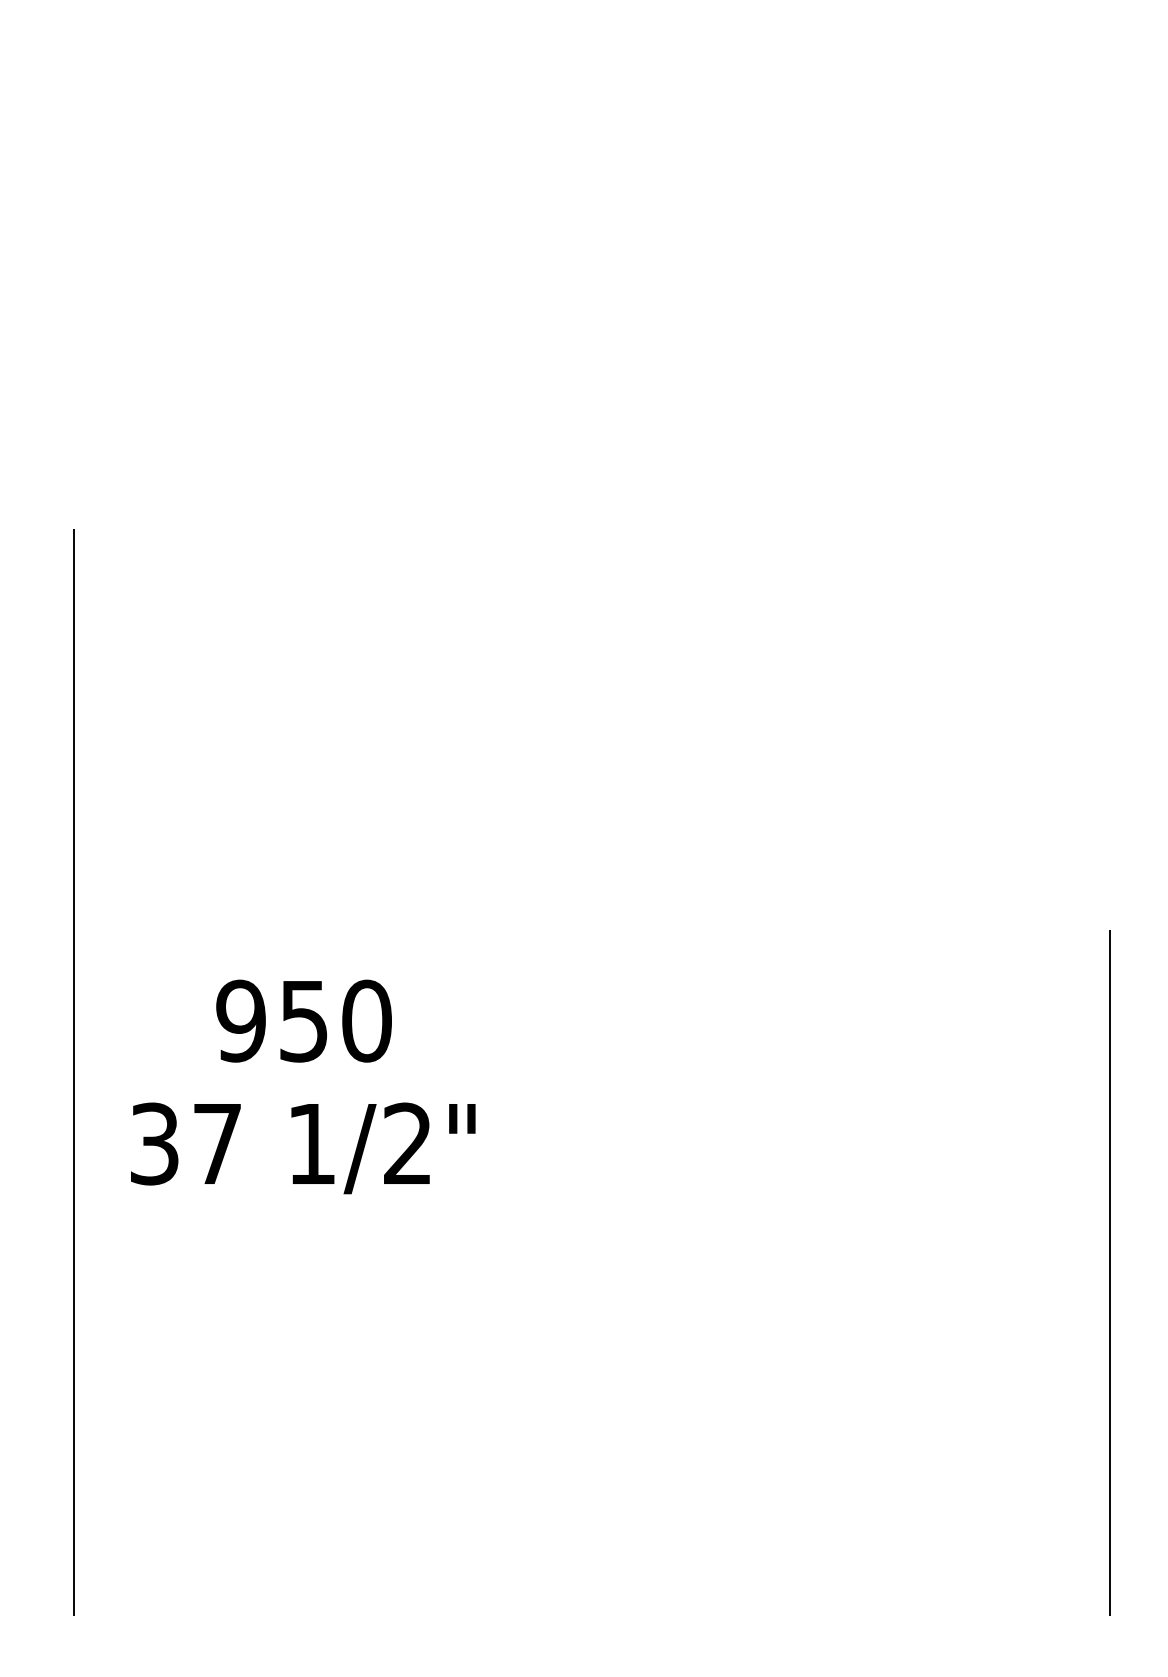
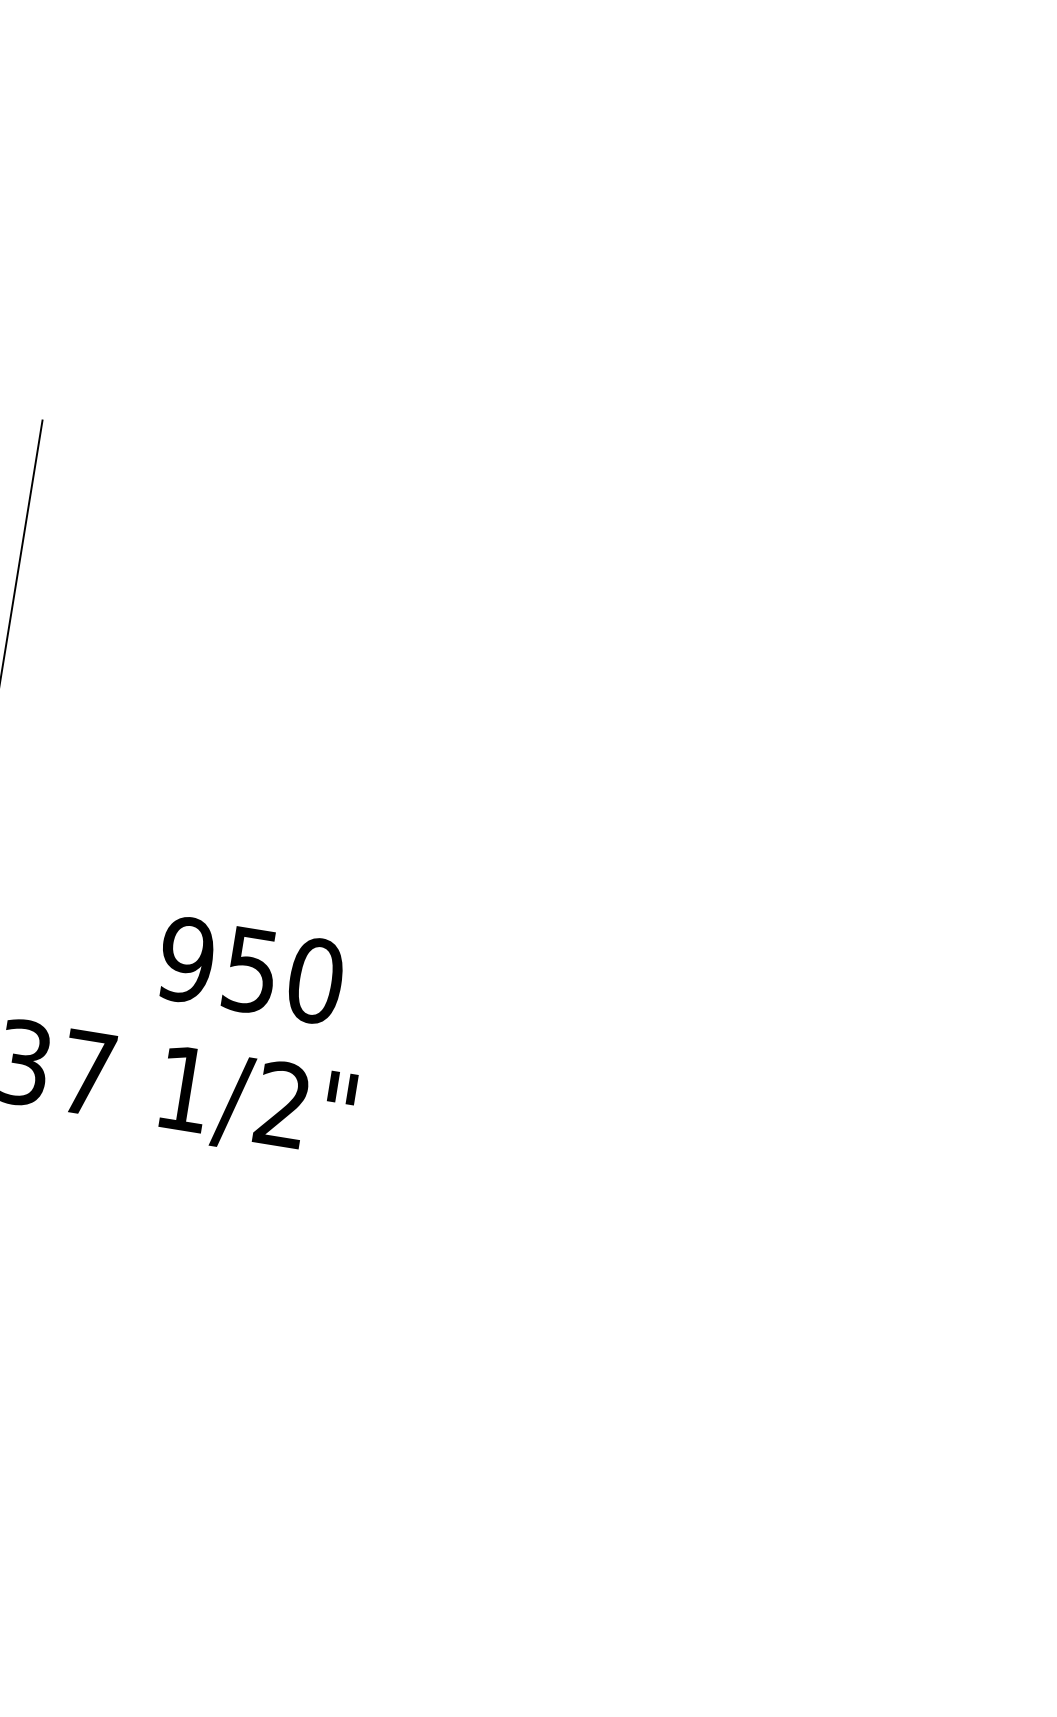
text: (303, 1020) -> (250, 969), moved
line: (1109, 1272) -> (980, 1352), removed

